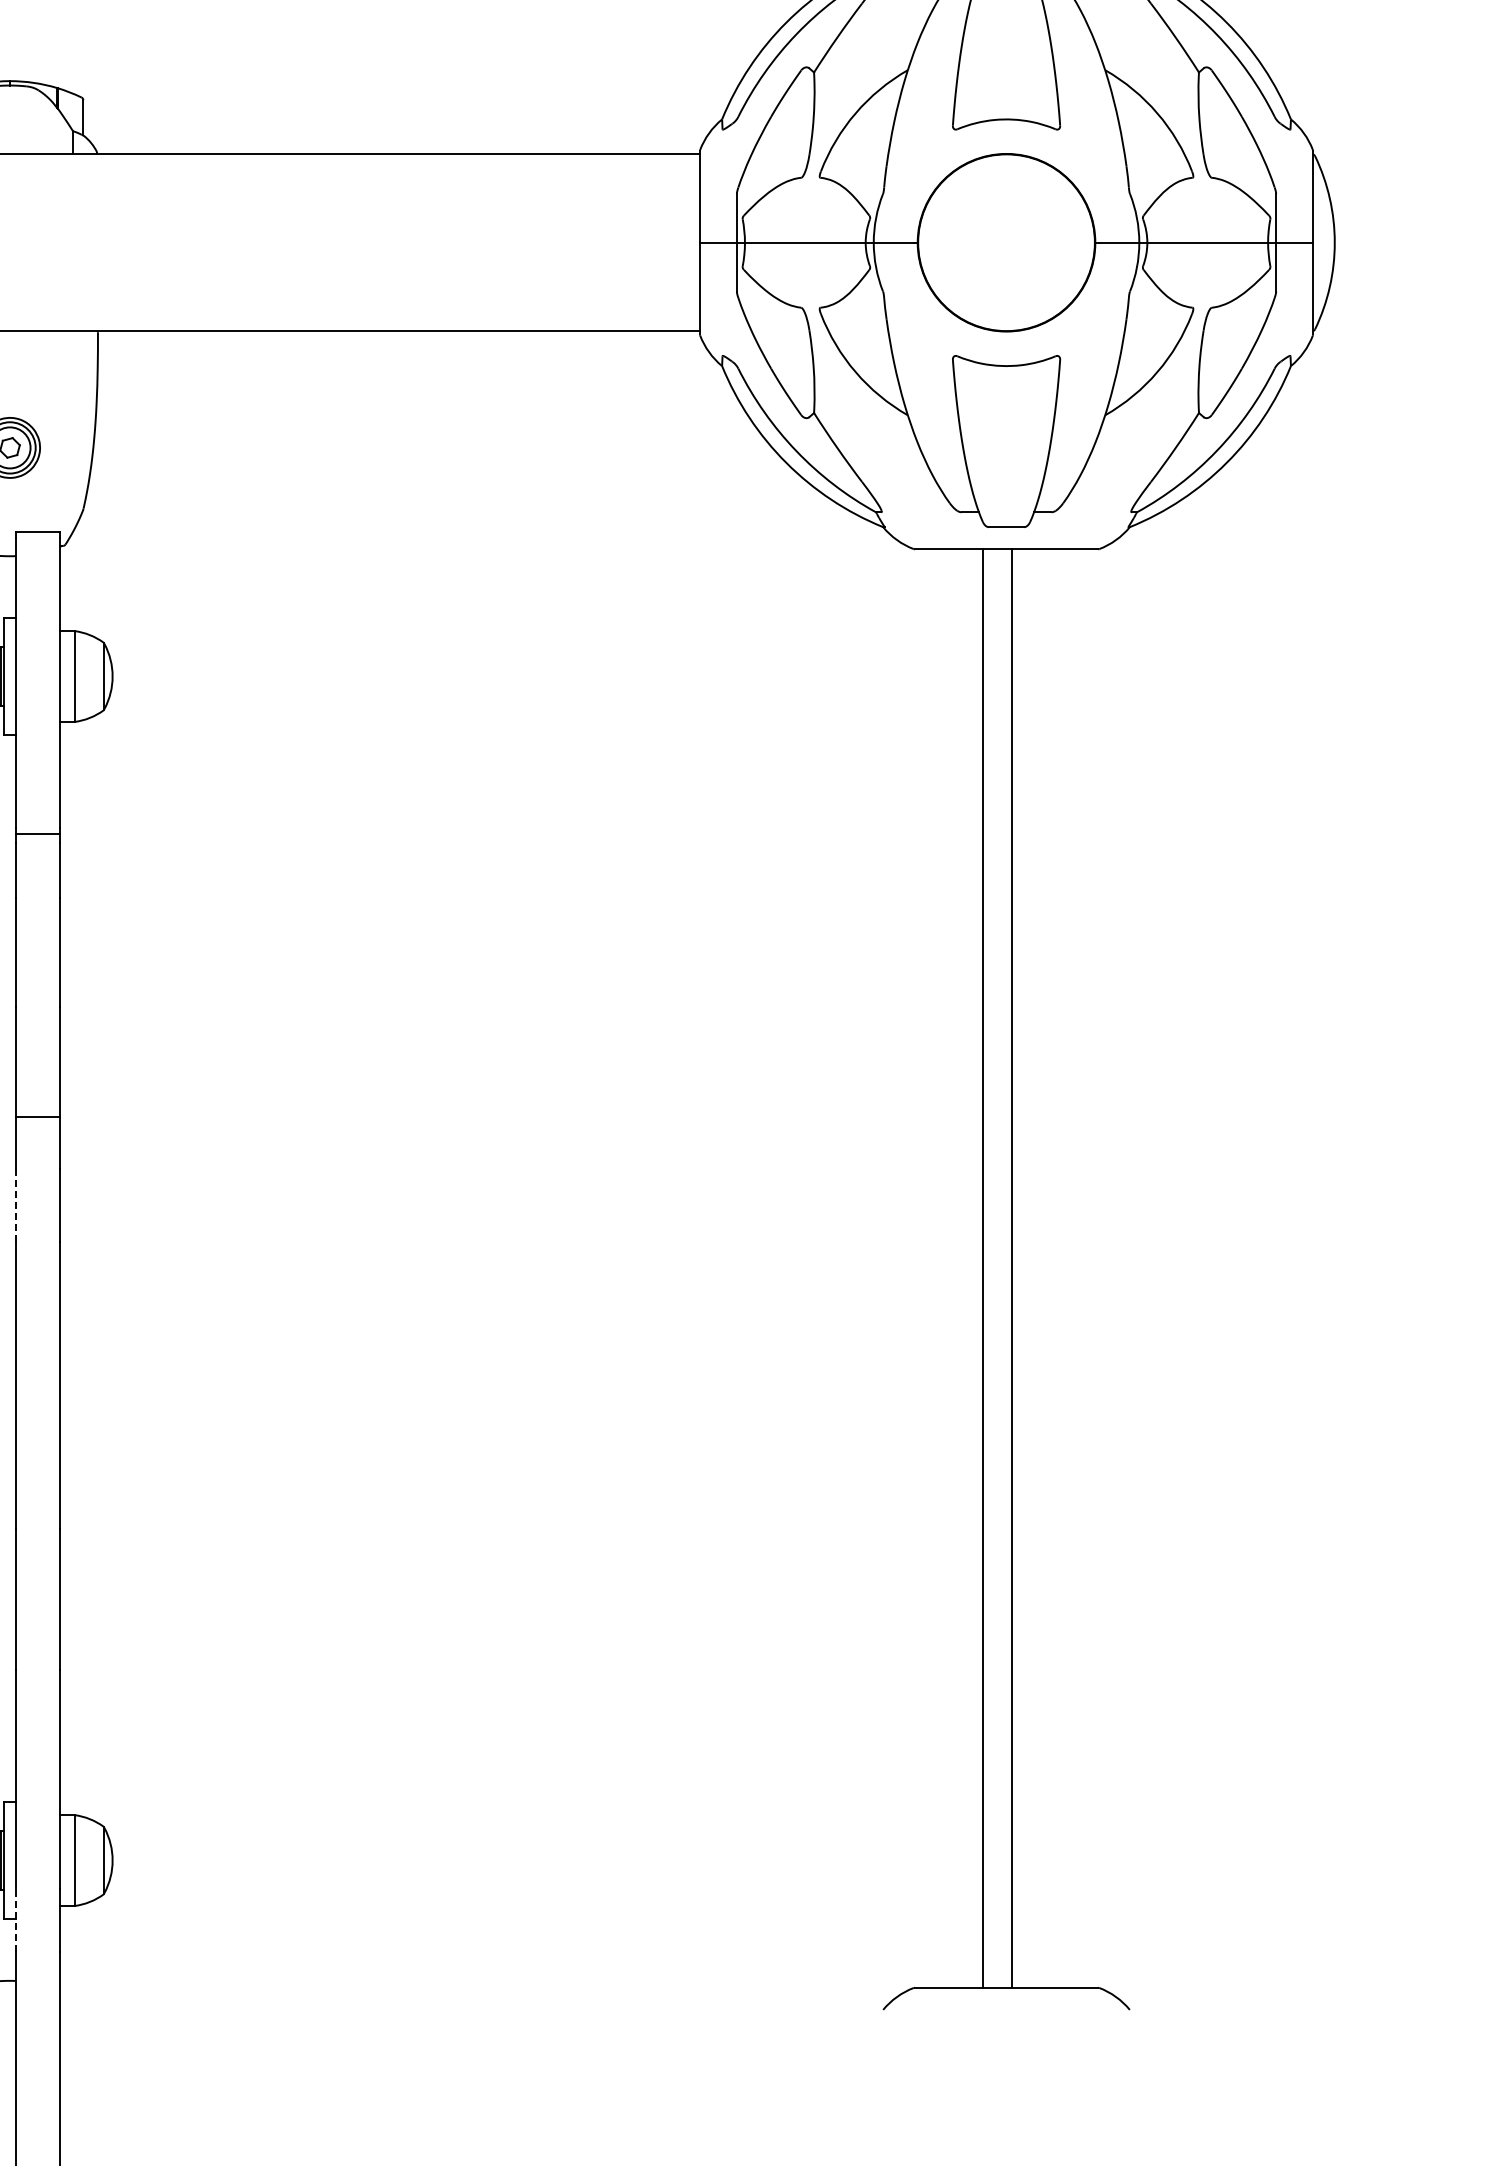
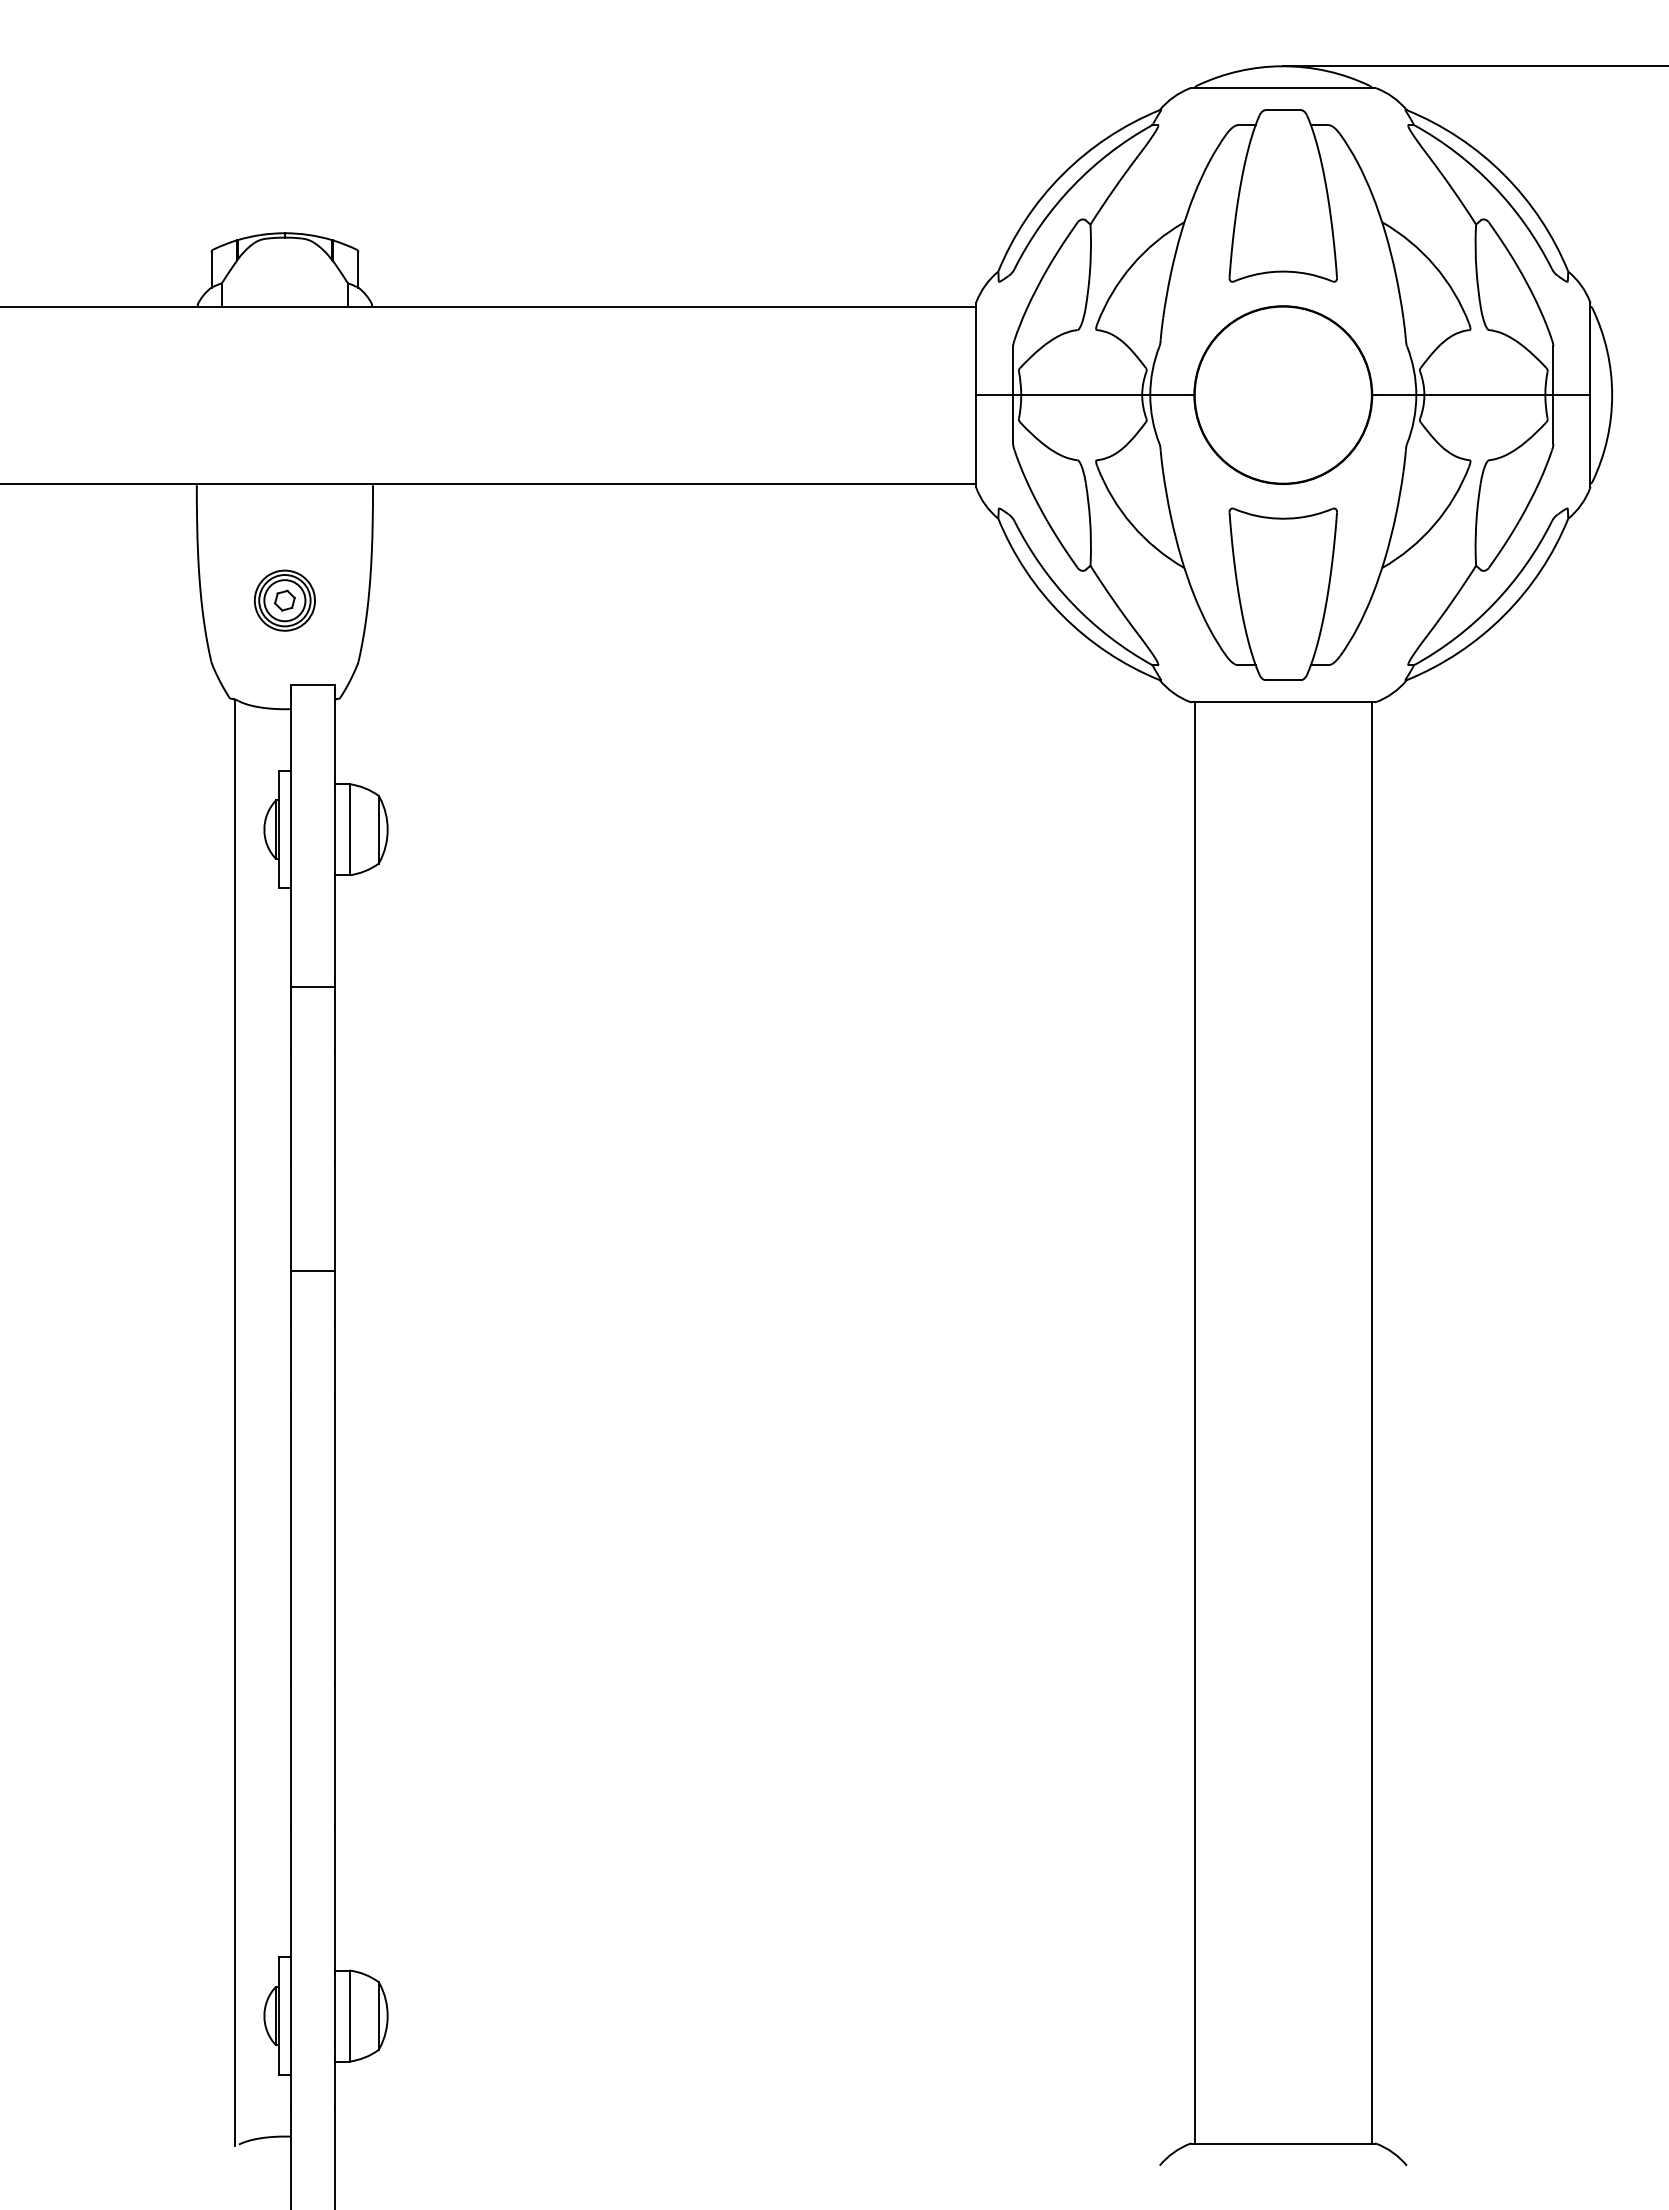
line: (15, 1205) -> (290, 1359), dashed -> solid
line: (982, 1268) -> (1194, 1422), moved
line: (1011, 1268) -> (1371, 1422), moved
line: (15, 1919) -> (290, 2075), dashed -> solid

